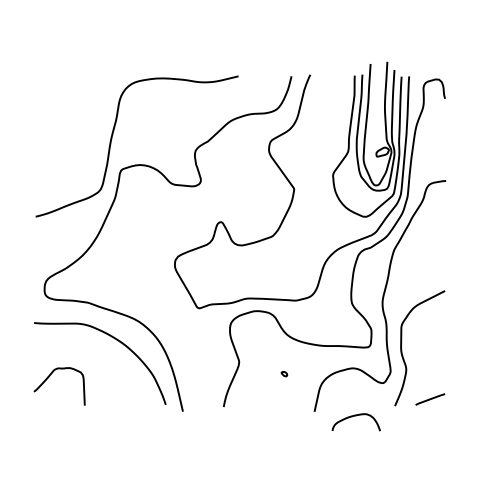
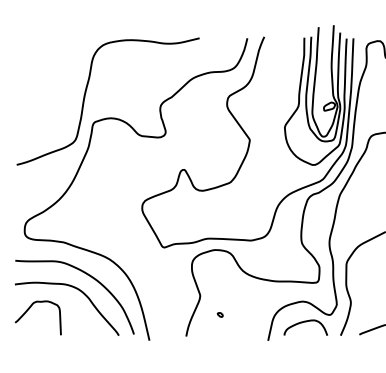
curve: (108, 359) -> (82, 293), added
part: (284, 374) -> (220, 315), moved
curve: (352, 417) -> (302, 323), moved

